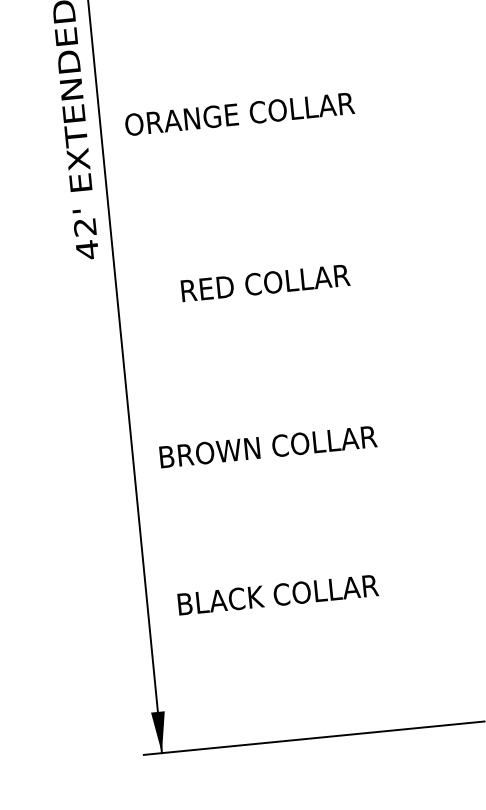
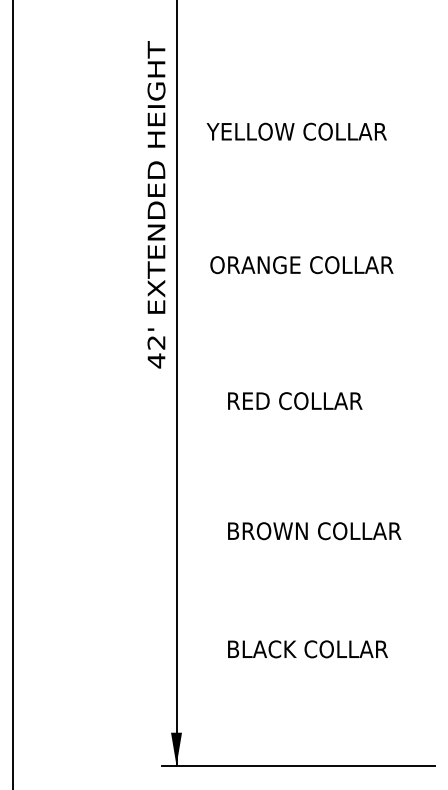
text: (239, 114) -> (301, 265), moved
text: (268, 447) -> (314, 531), moved
text: (277, 595) -> (307, 649), moved

